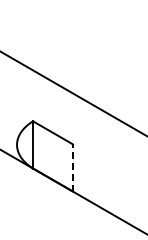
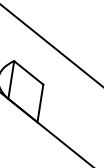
line: (73, 168) -> (40, 103), dashed -> solid

